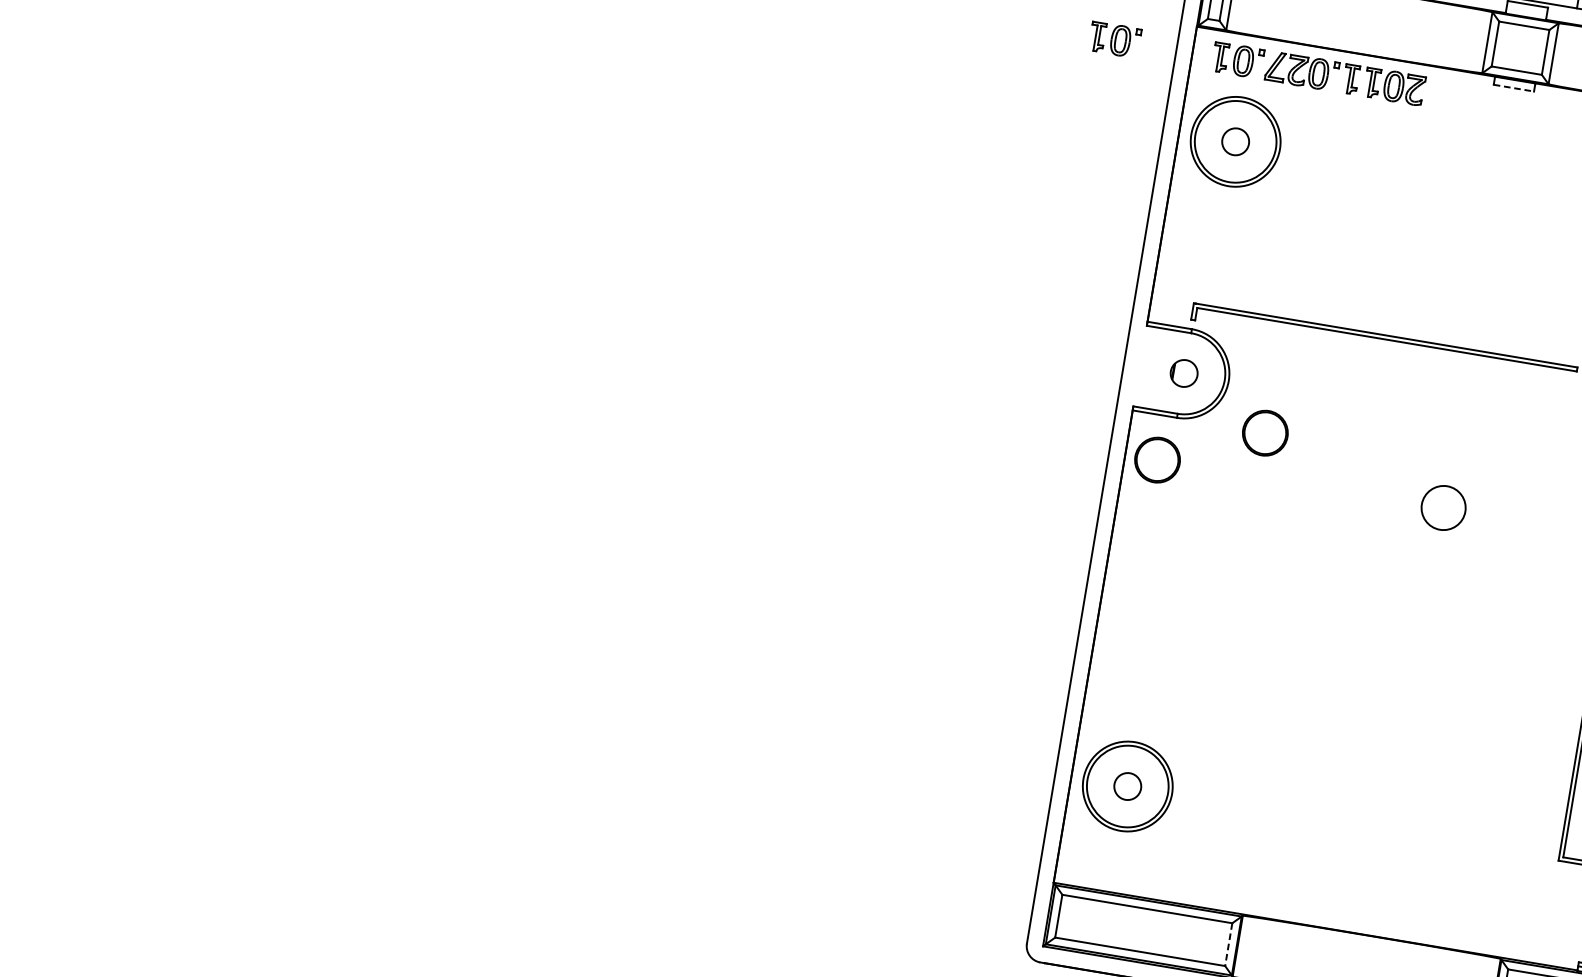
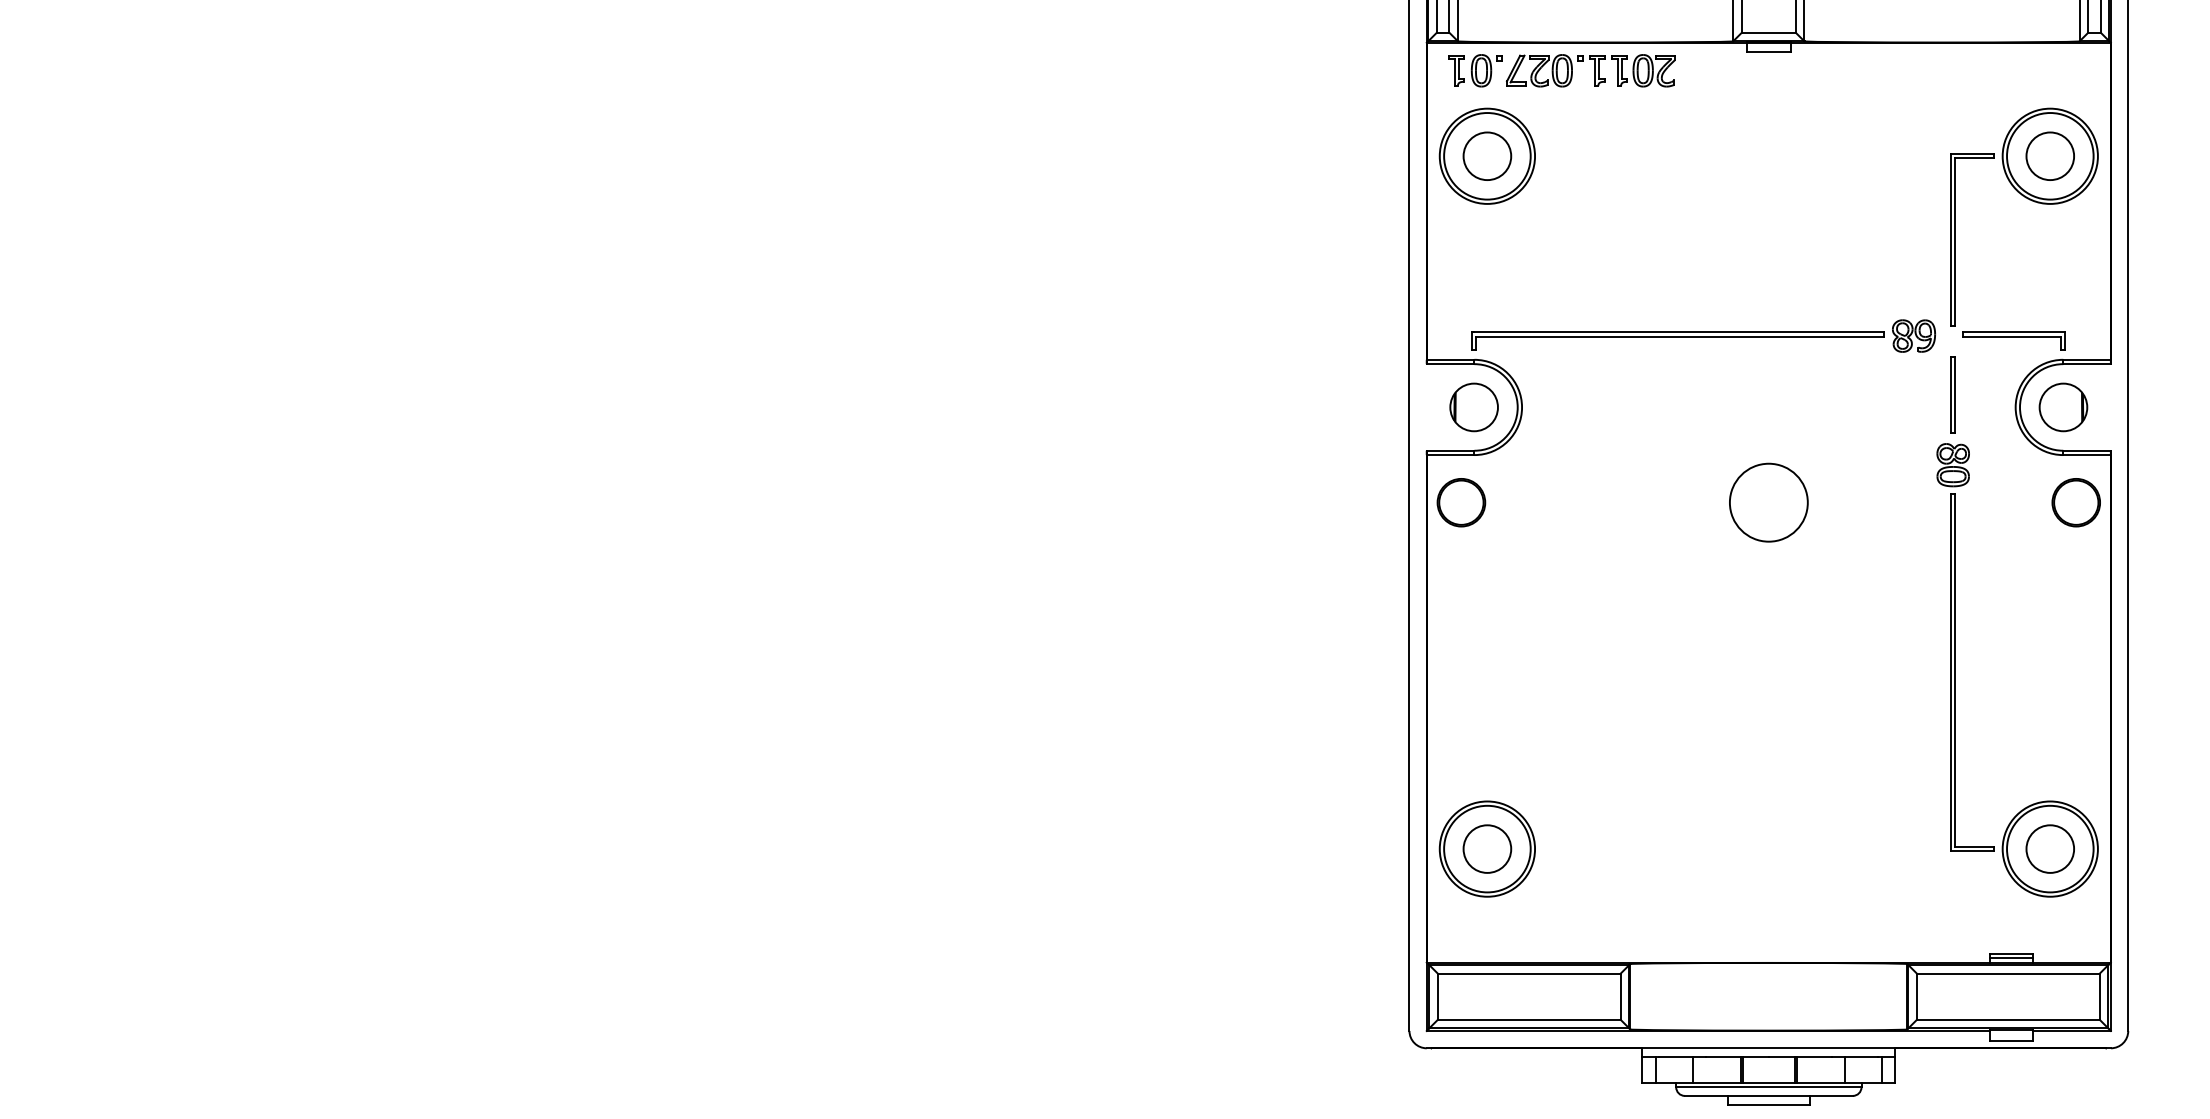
part: (1115, 39) -> (1343, 70), removed
line: (1513, 88) -> (1768, 51), dashed -> solid
circle: (1235, 142) -> (1487, 156), size x1.67
part: (1183, 373) -> (1473, 407), size x1.67
part: (1265, 433) -> (1569, 455), removed
circle: (1443, 507) -> (1768, 502), size x1.67
circle: (1127, 785) -> (1487, 848), size x1.67
line: (1228, 944) -> (1620, 996), dashed -> solid

